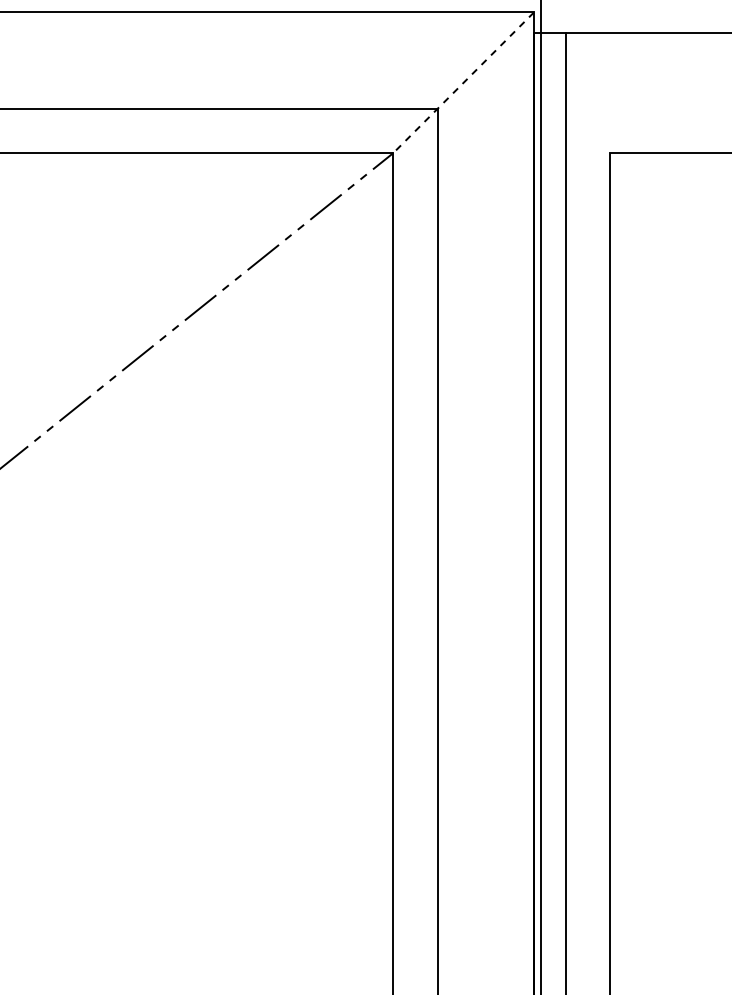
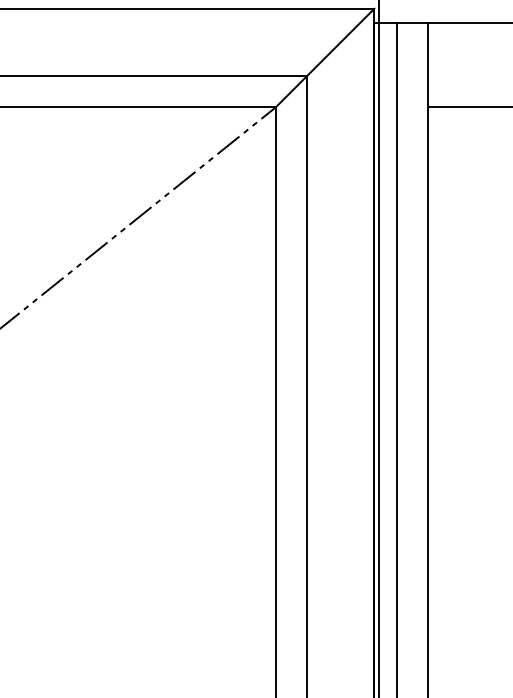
line: (463, 83) -> (324, 58), dashed -> solid
line: (610, 92) -> (427, 64), added

